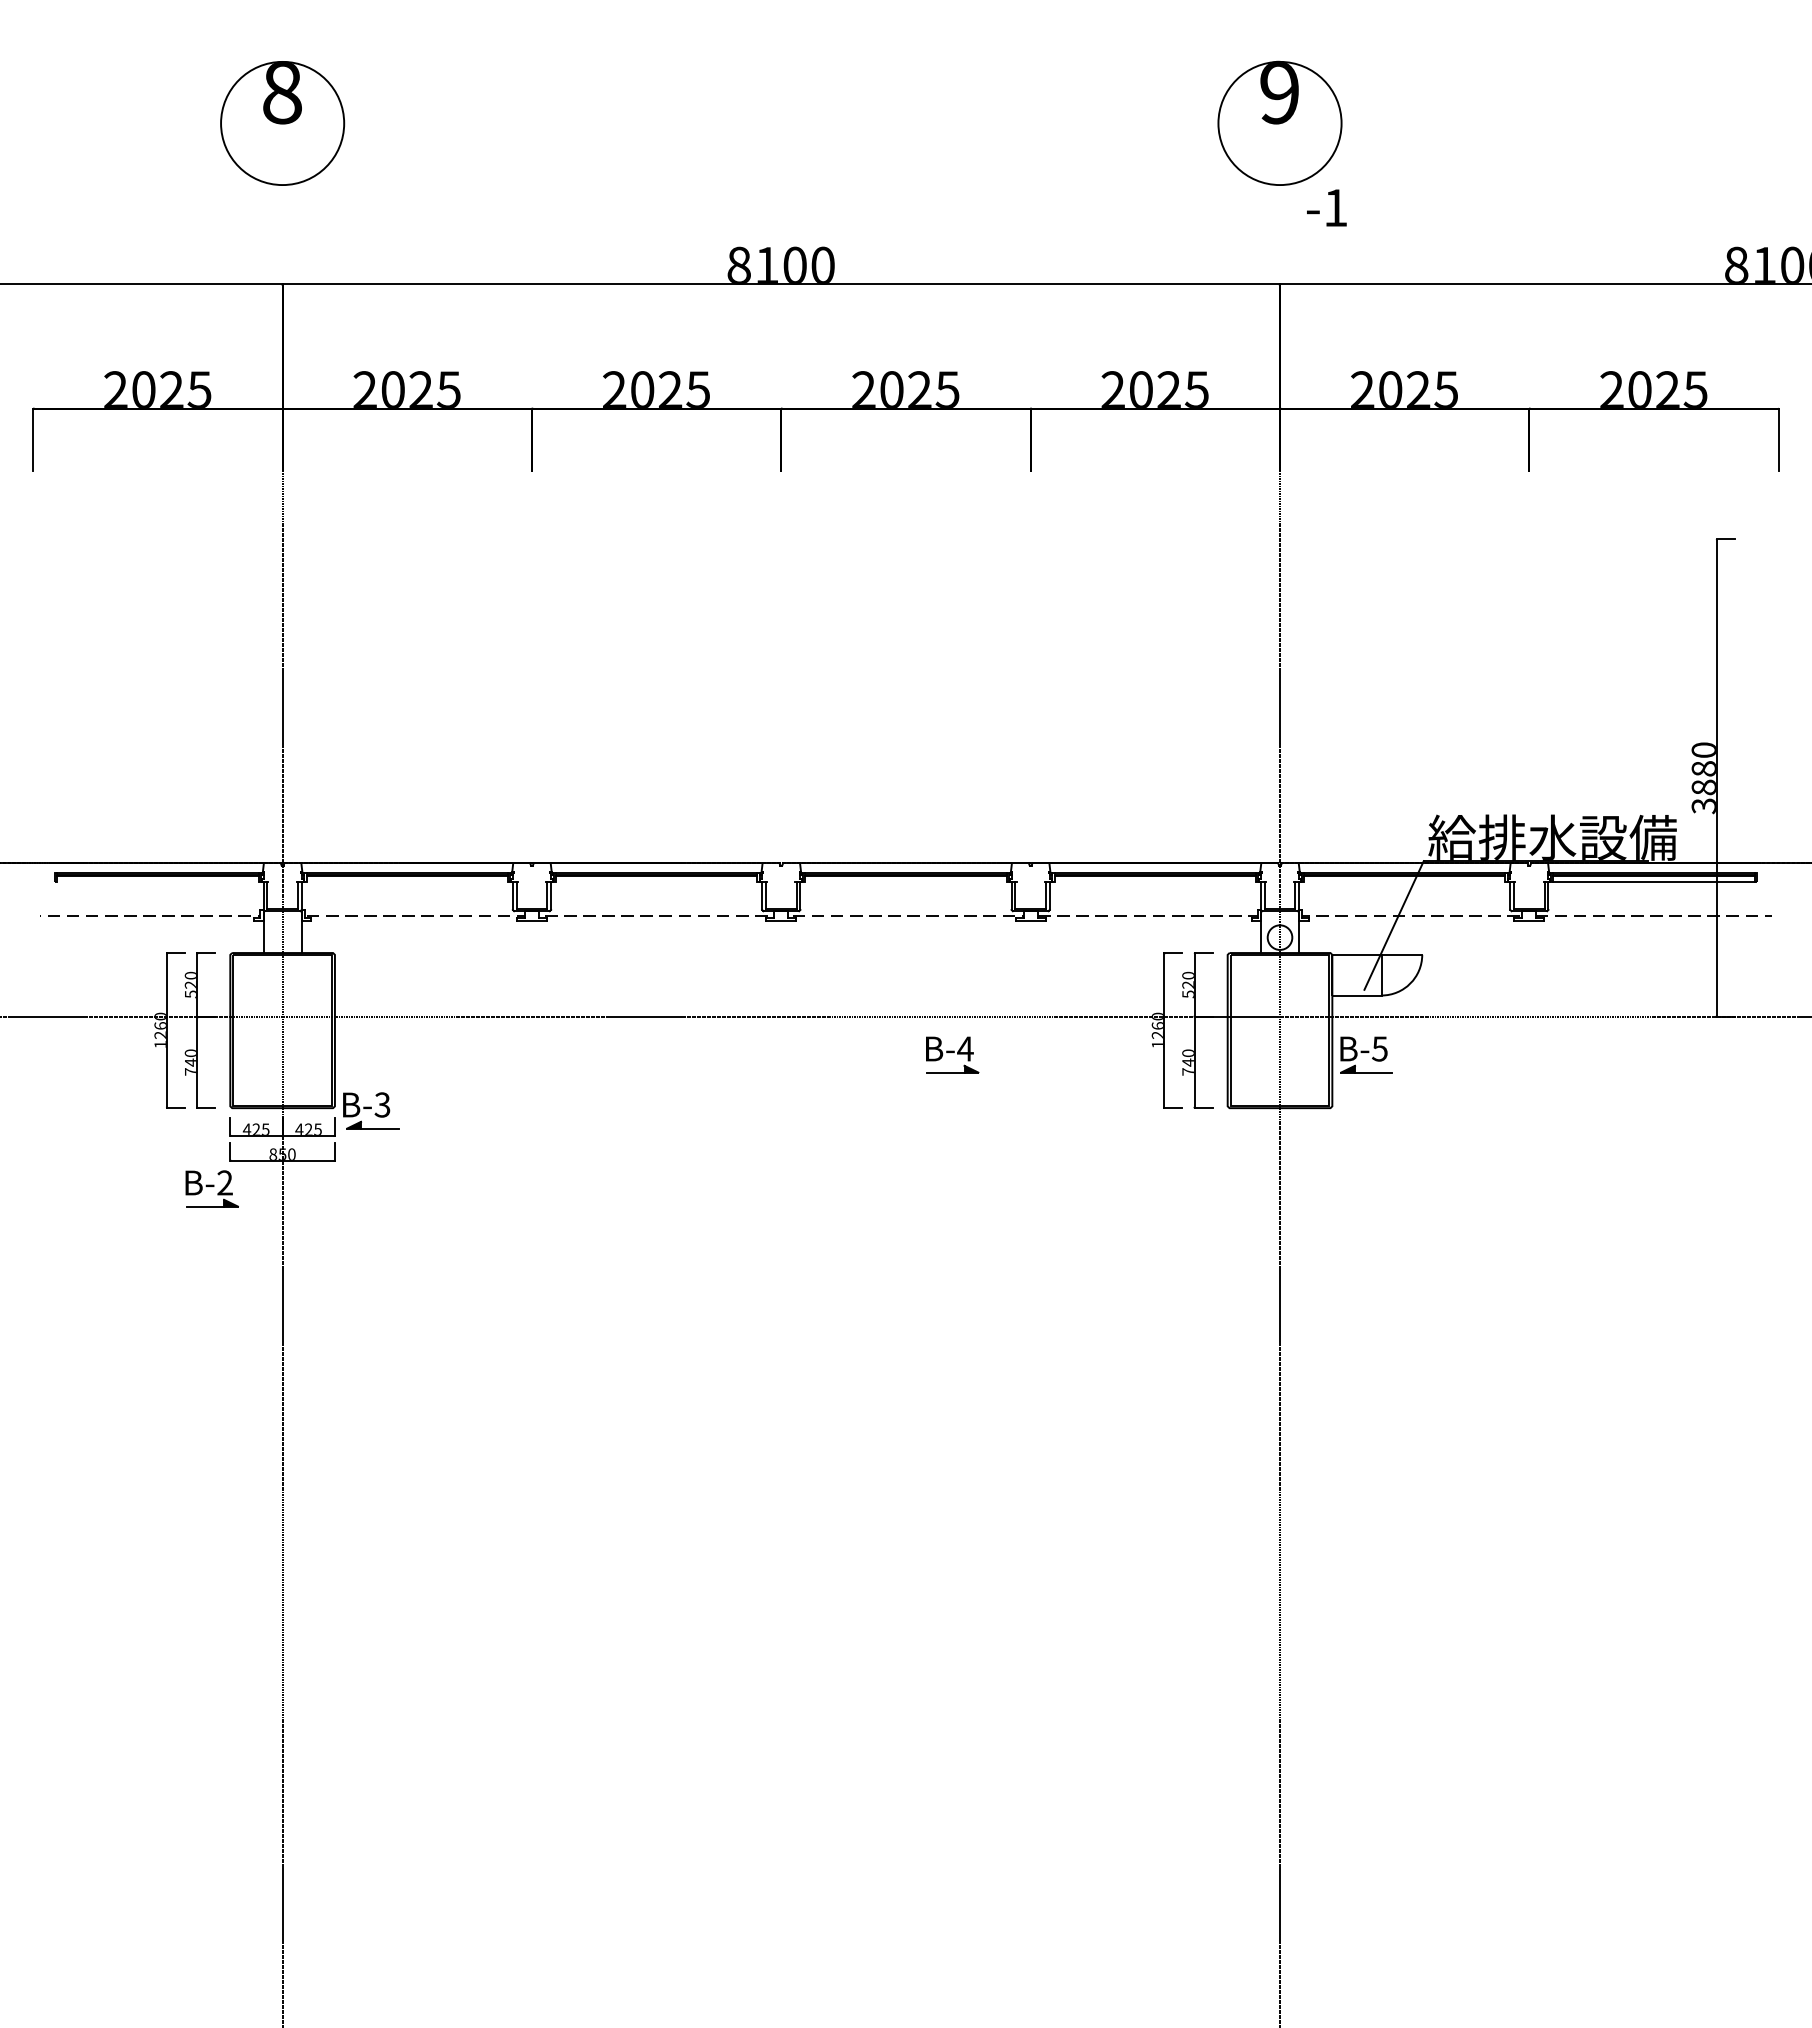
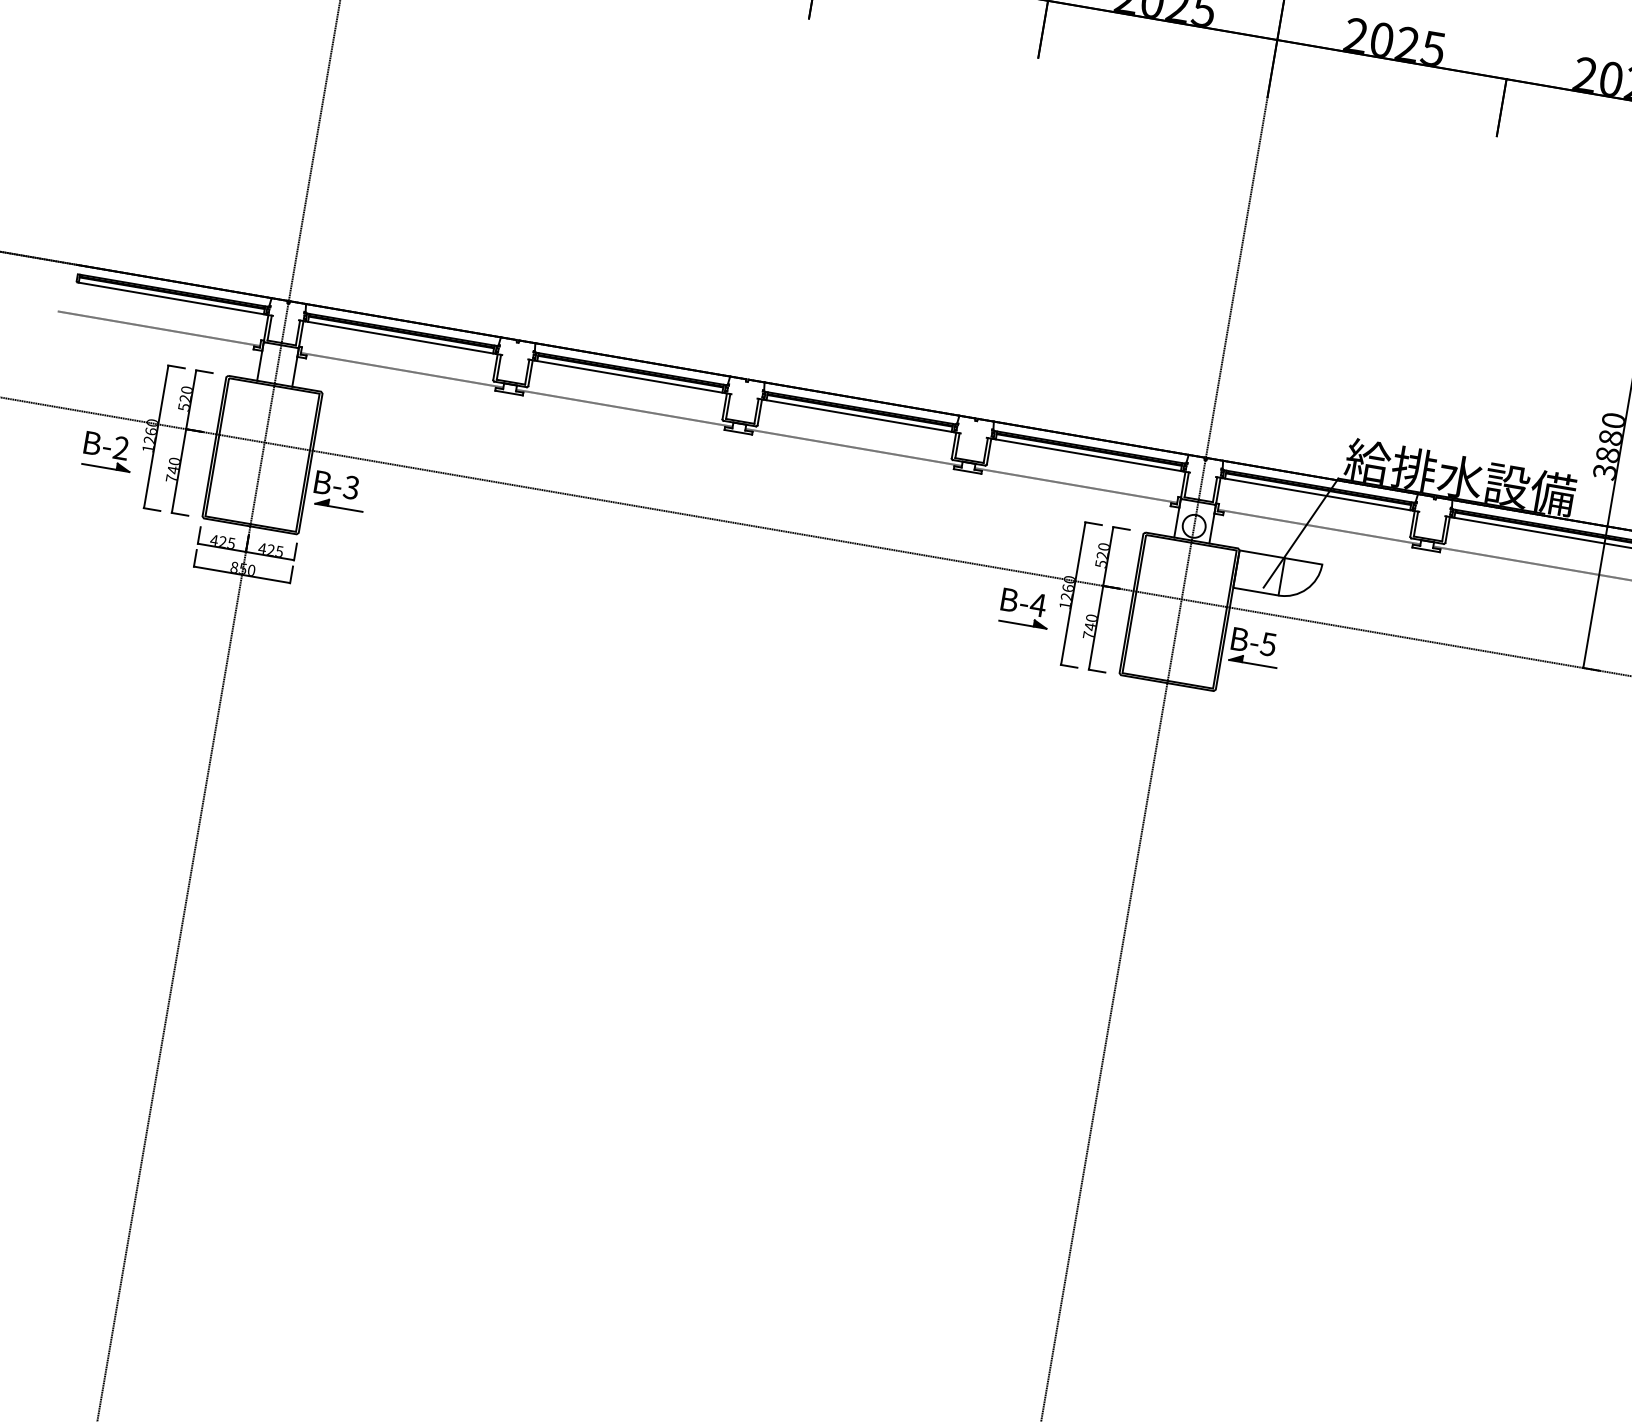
line: (157, 881) -> (170, 298), added
line: (406, 881) -> (399, 337), added
line: (656, 881) -> (629, 376), added
line: (905, 881) -> (858, 415), added
line: (1155, 881) -> (1088, 455), added
line: (1404, 881) -> (1317, 494), added
part: (952, 1054) -> (1025, 608), moved
part: (371, 1110) -> (340, 491), moved
part: (211, 1188) -> (107, 451), moved

